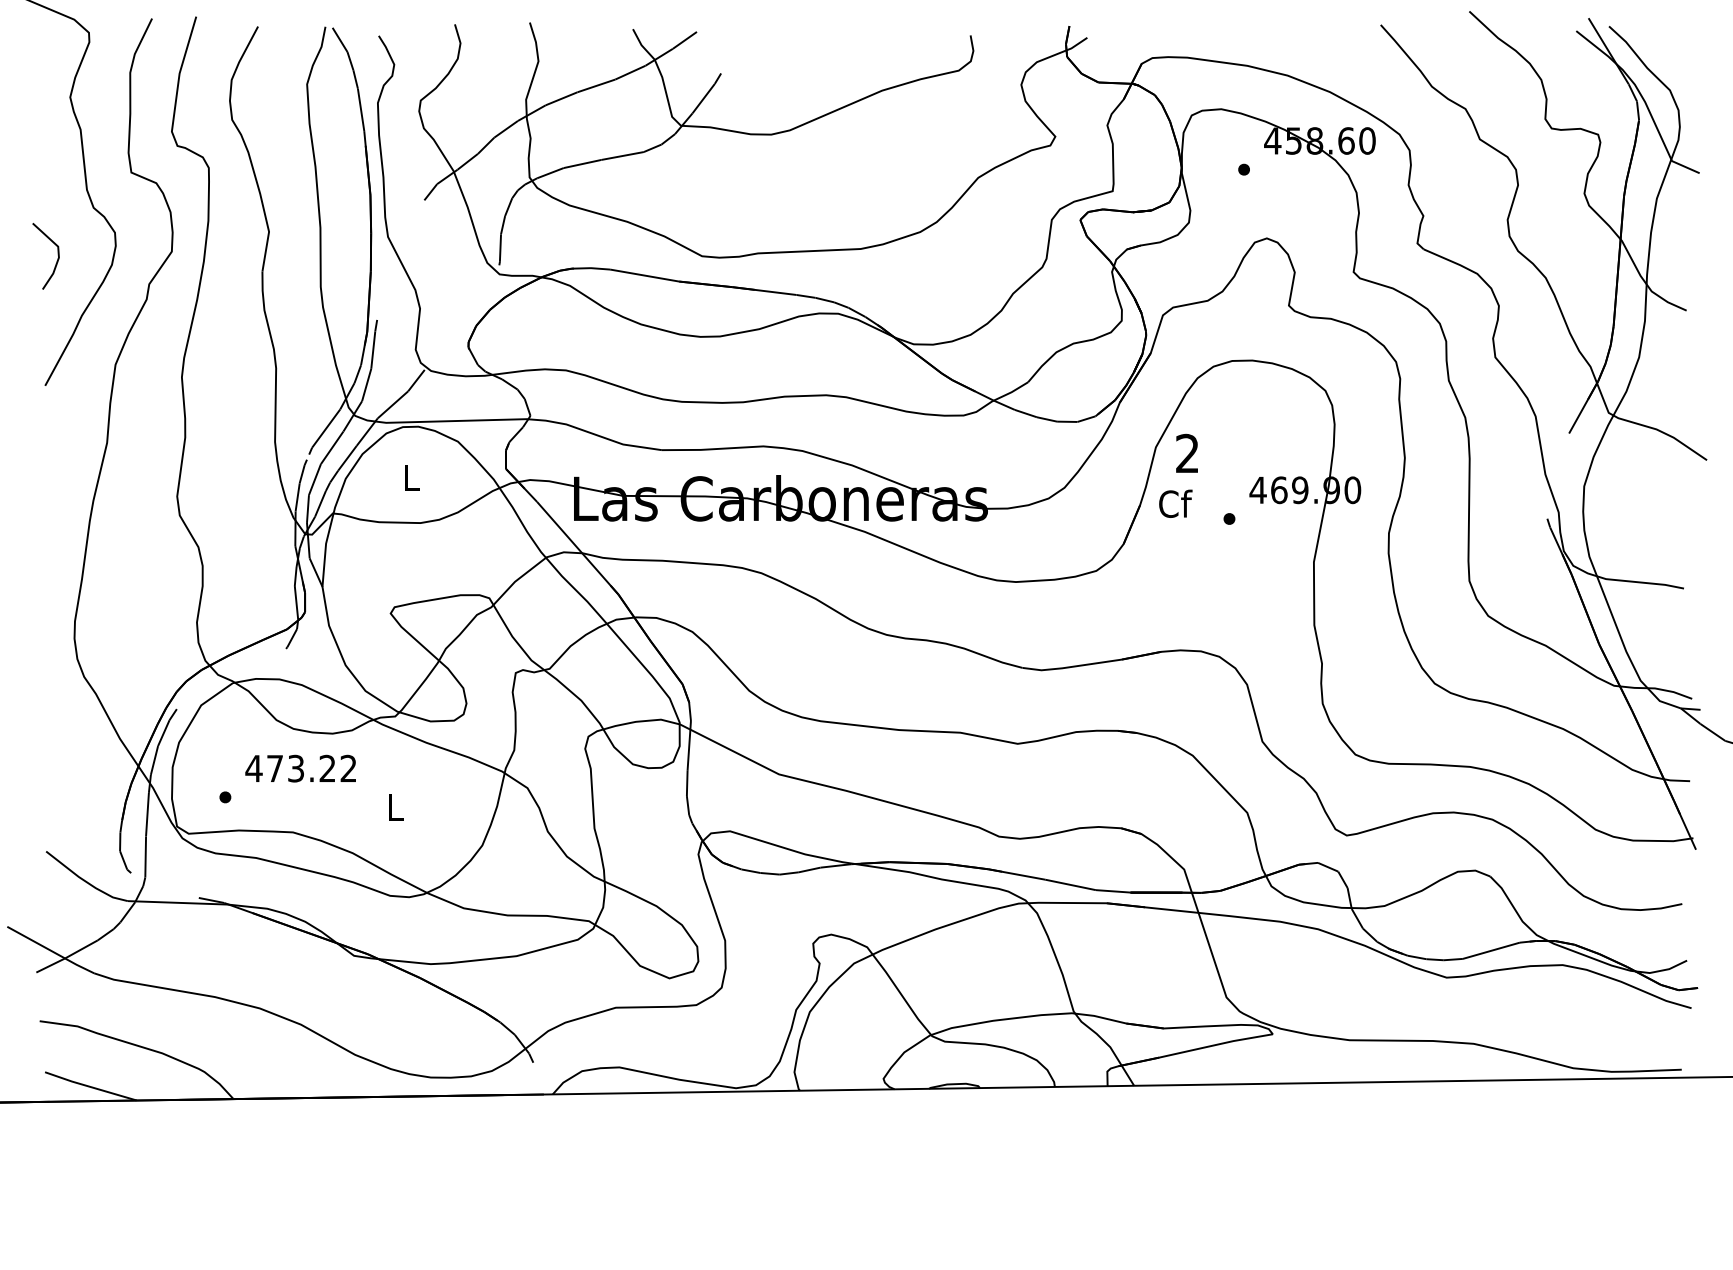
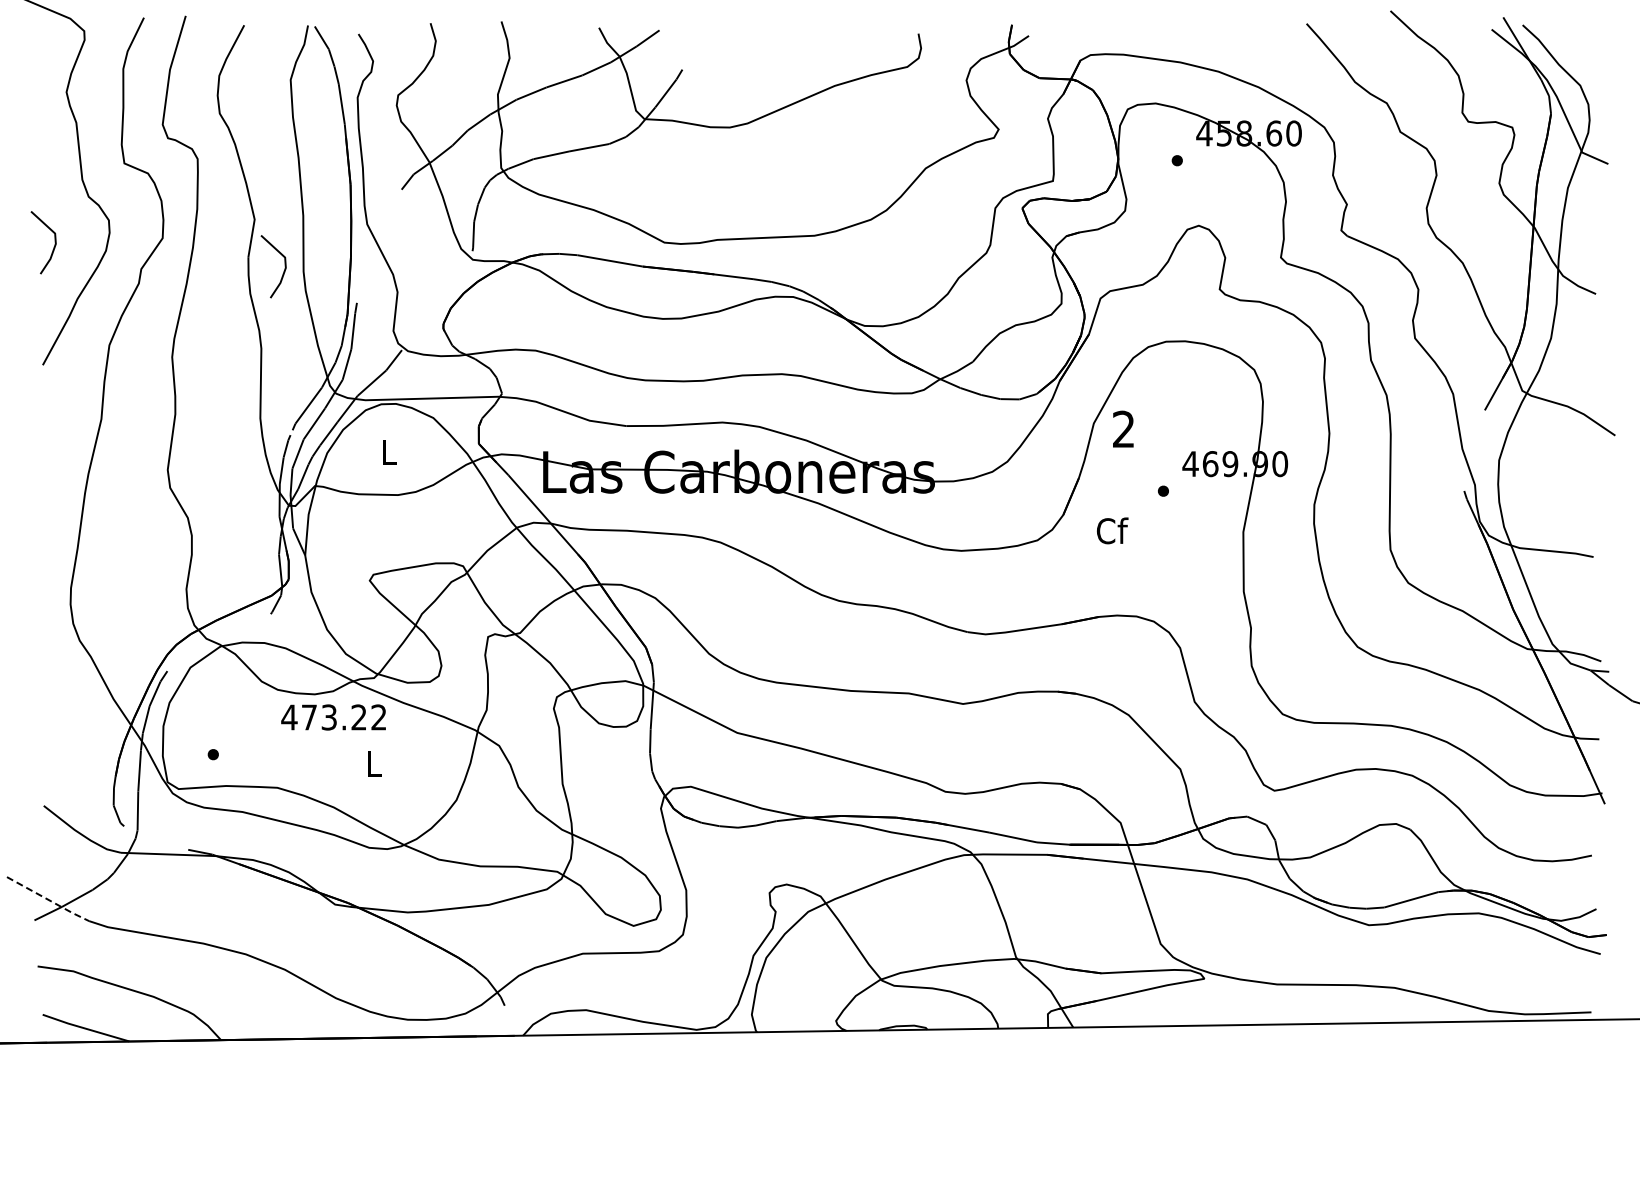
line: (300, 281) -> (284, 266), added
text: (1175, 503) -> (1112, 530), moved
text: (300, 768) -> (333, 717), moved
line: (52, 951) -> (49, 900), solid -> dashed

